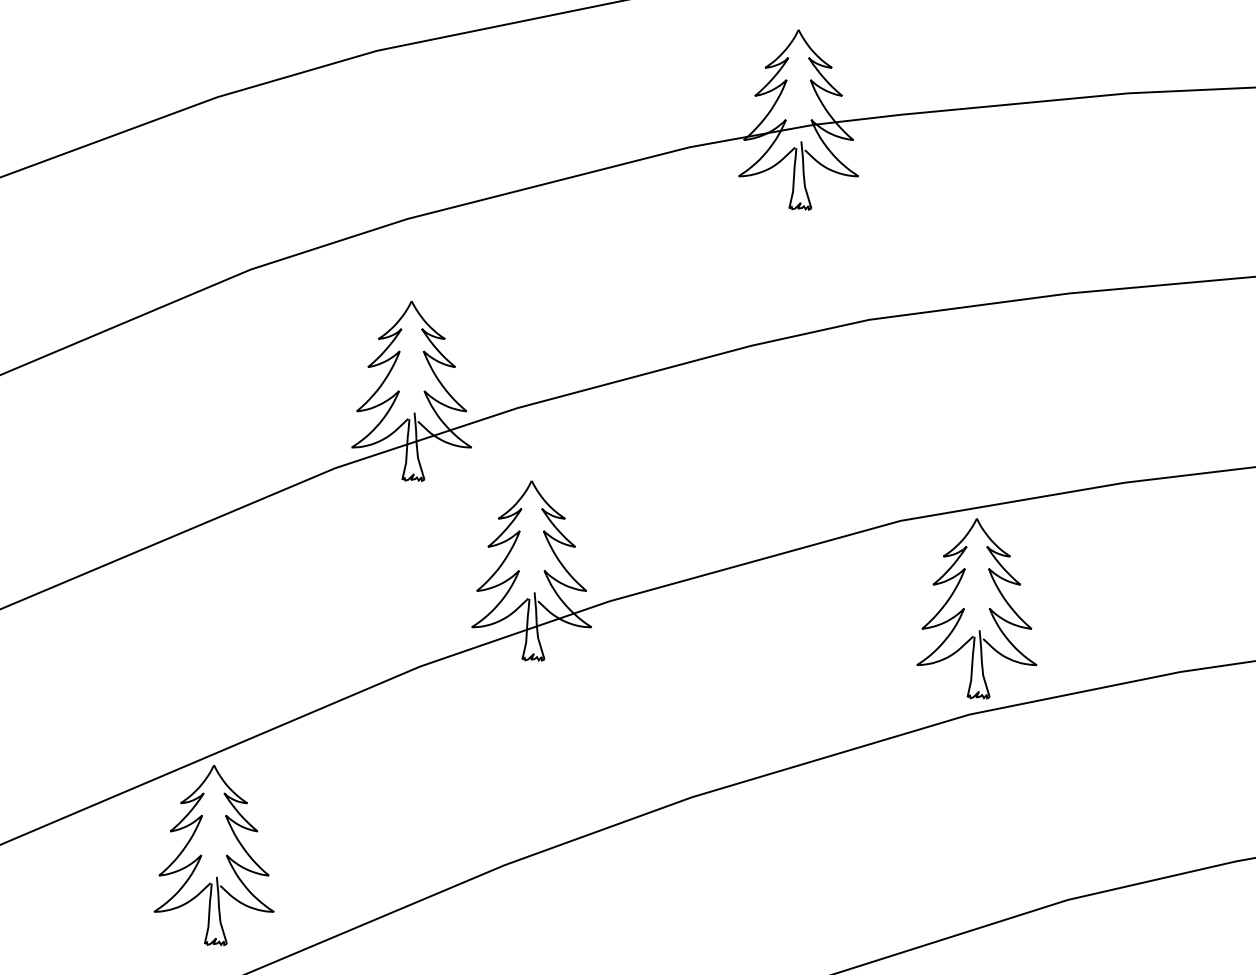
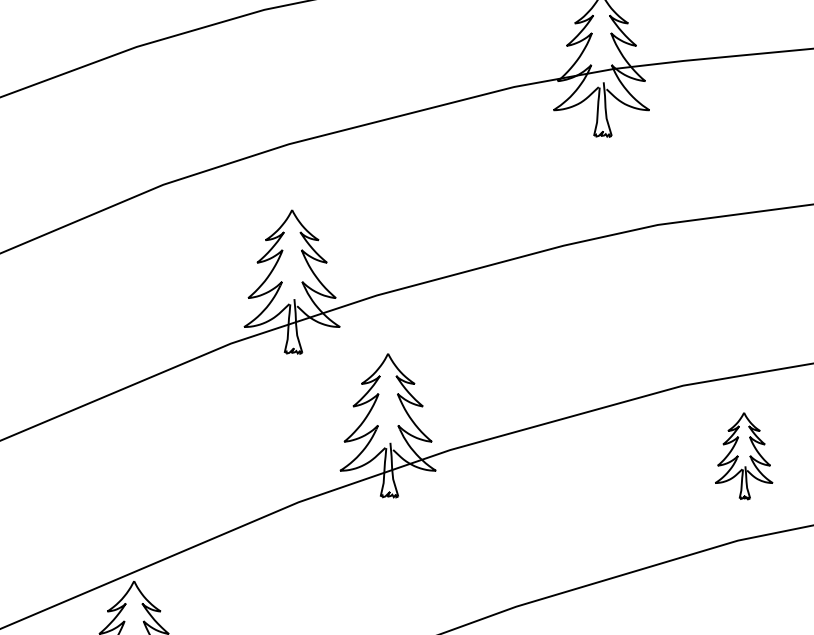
part: (976, 608) -> (743, 455), size x0.6

